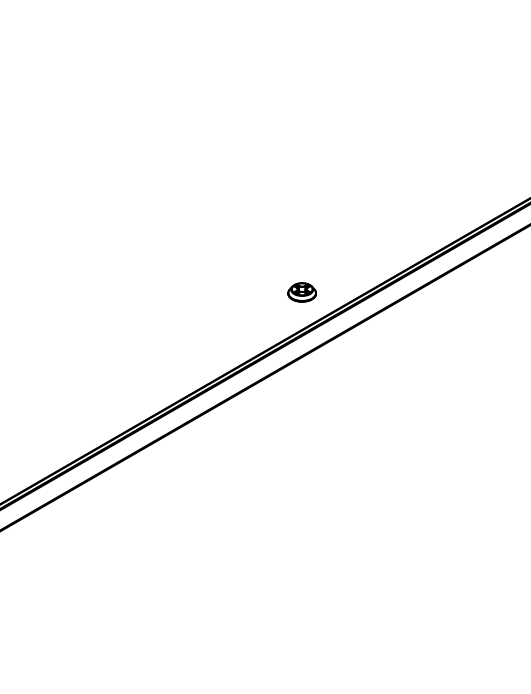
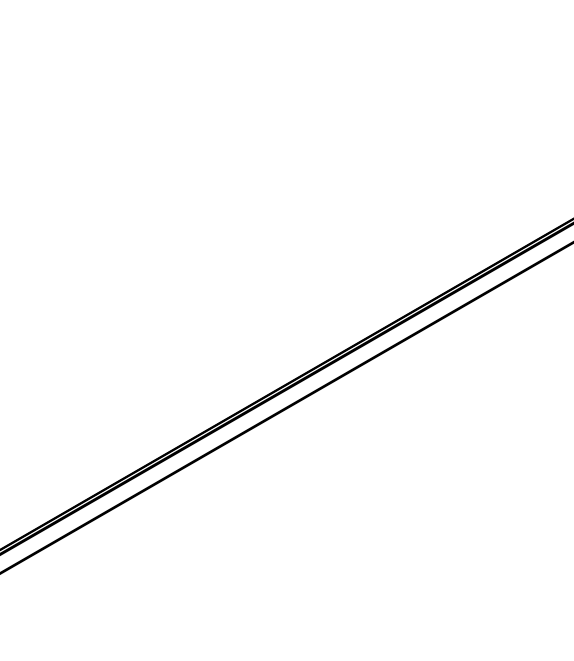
part: (301, 292) -> (339, 320), removed

